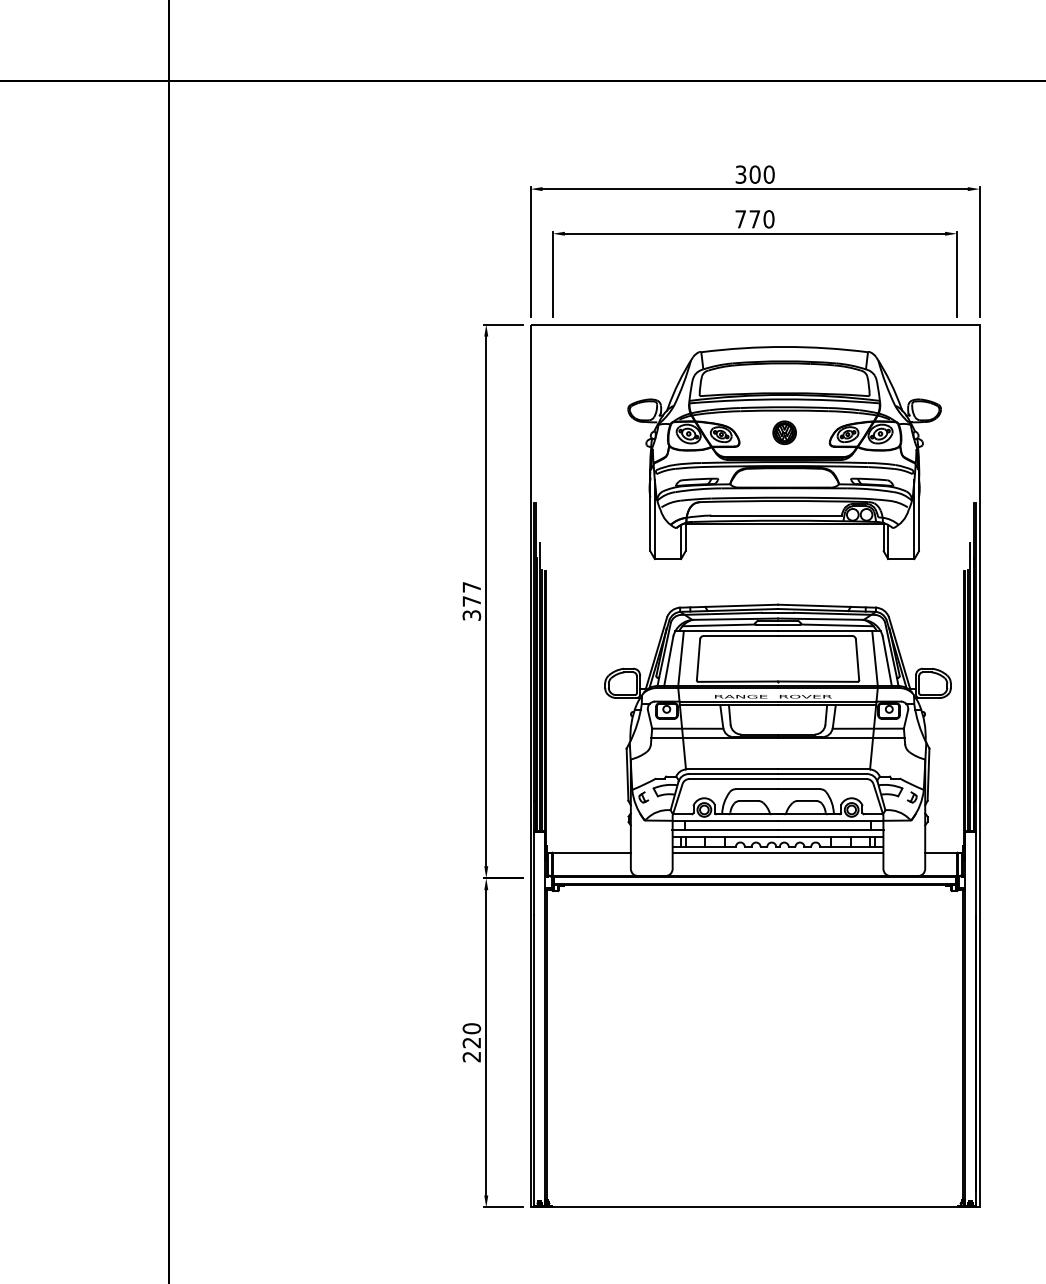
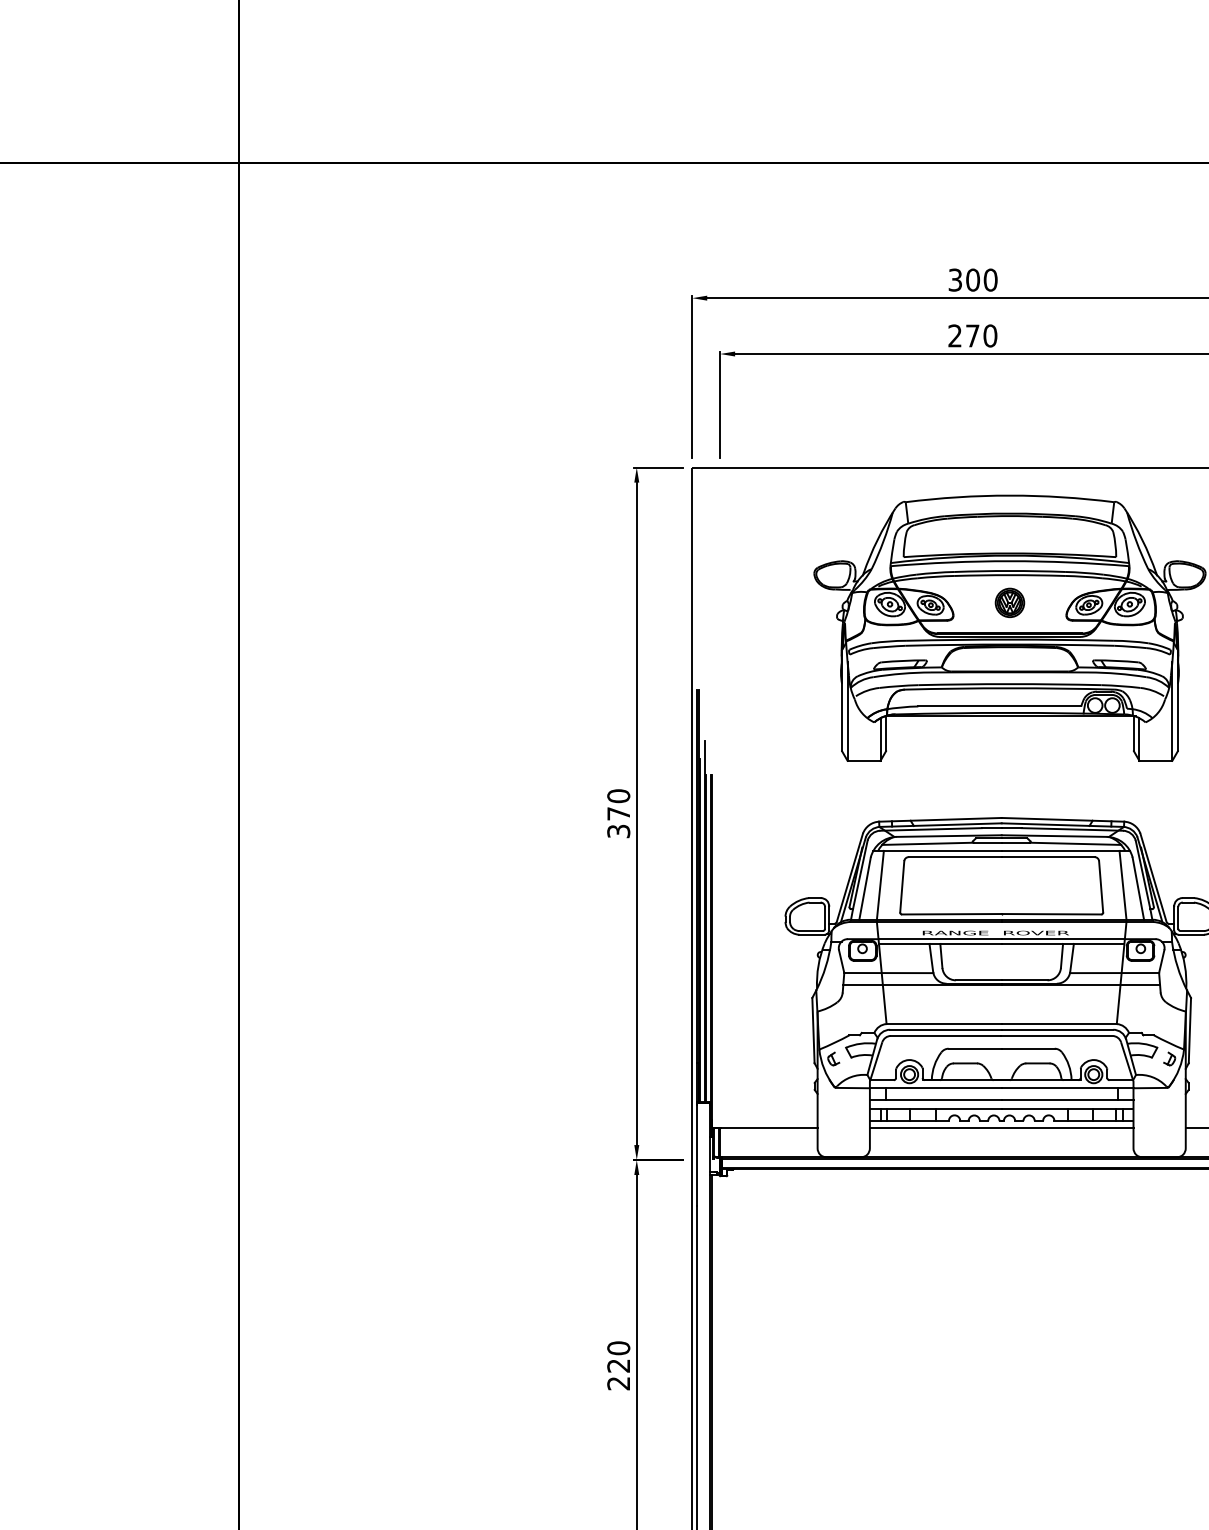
text: (740, 219) -> (954, 336), 770 -> 270
text: (471, 586) -> (618, 795), 377 -> 370

